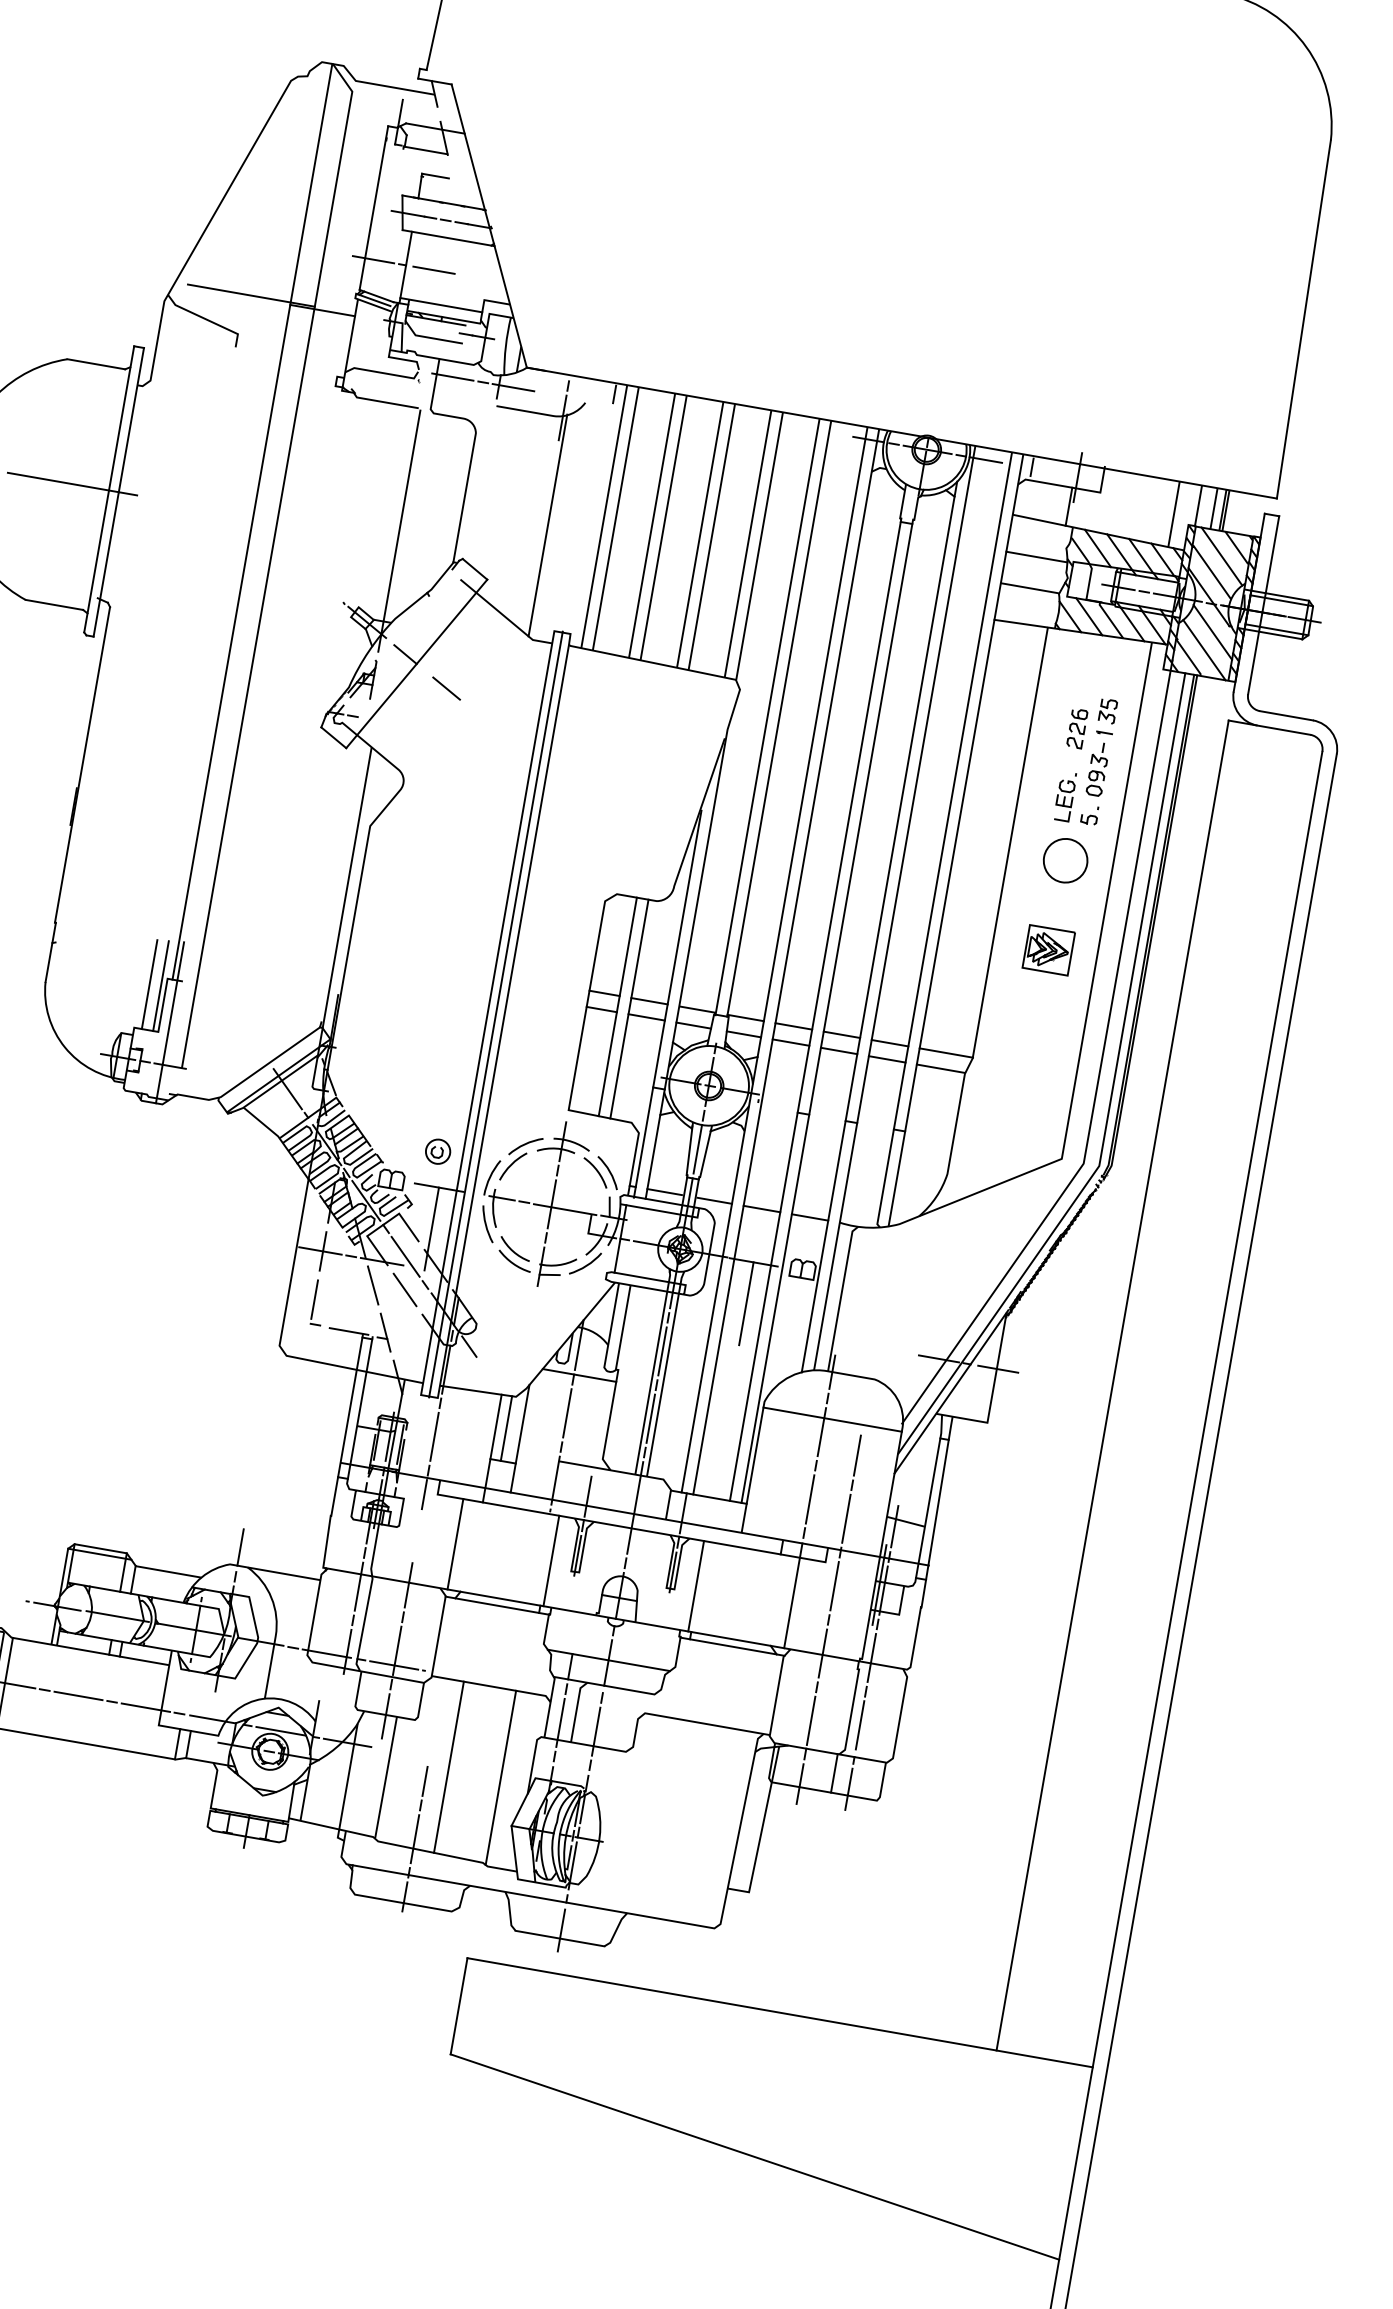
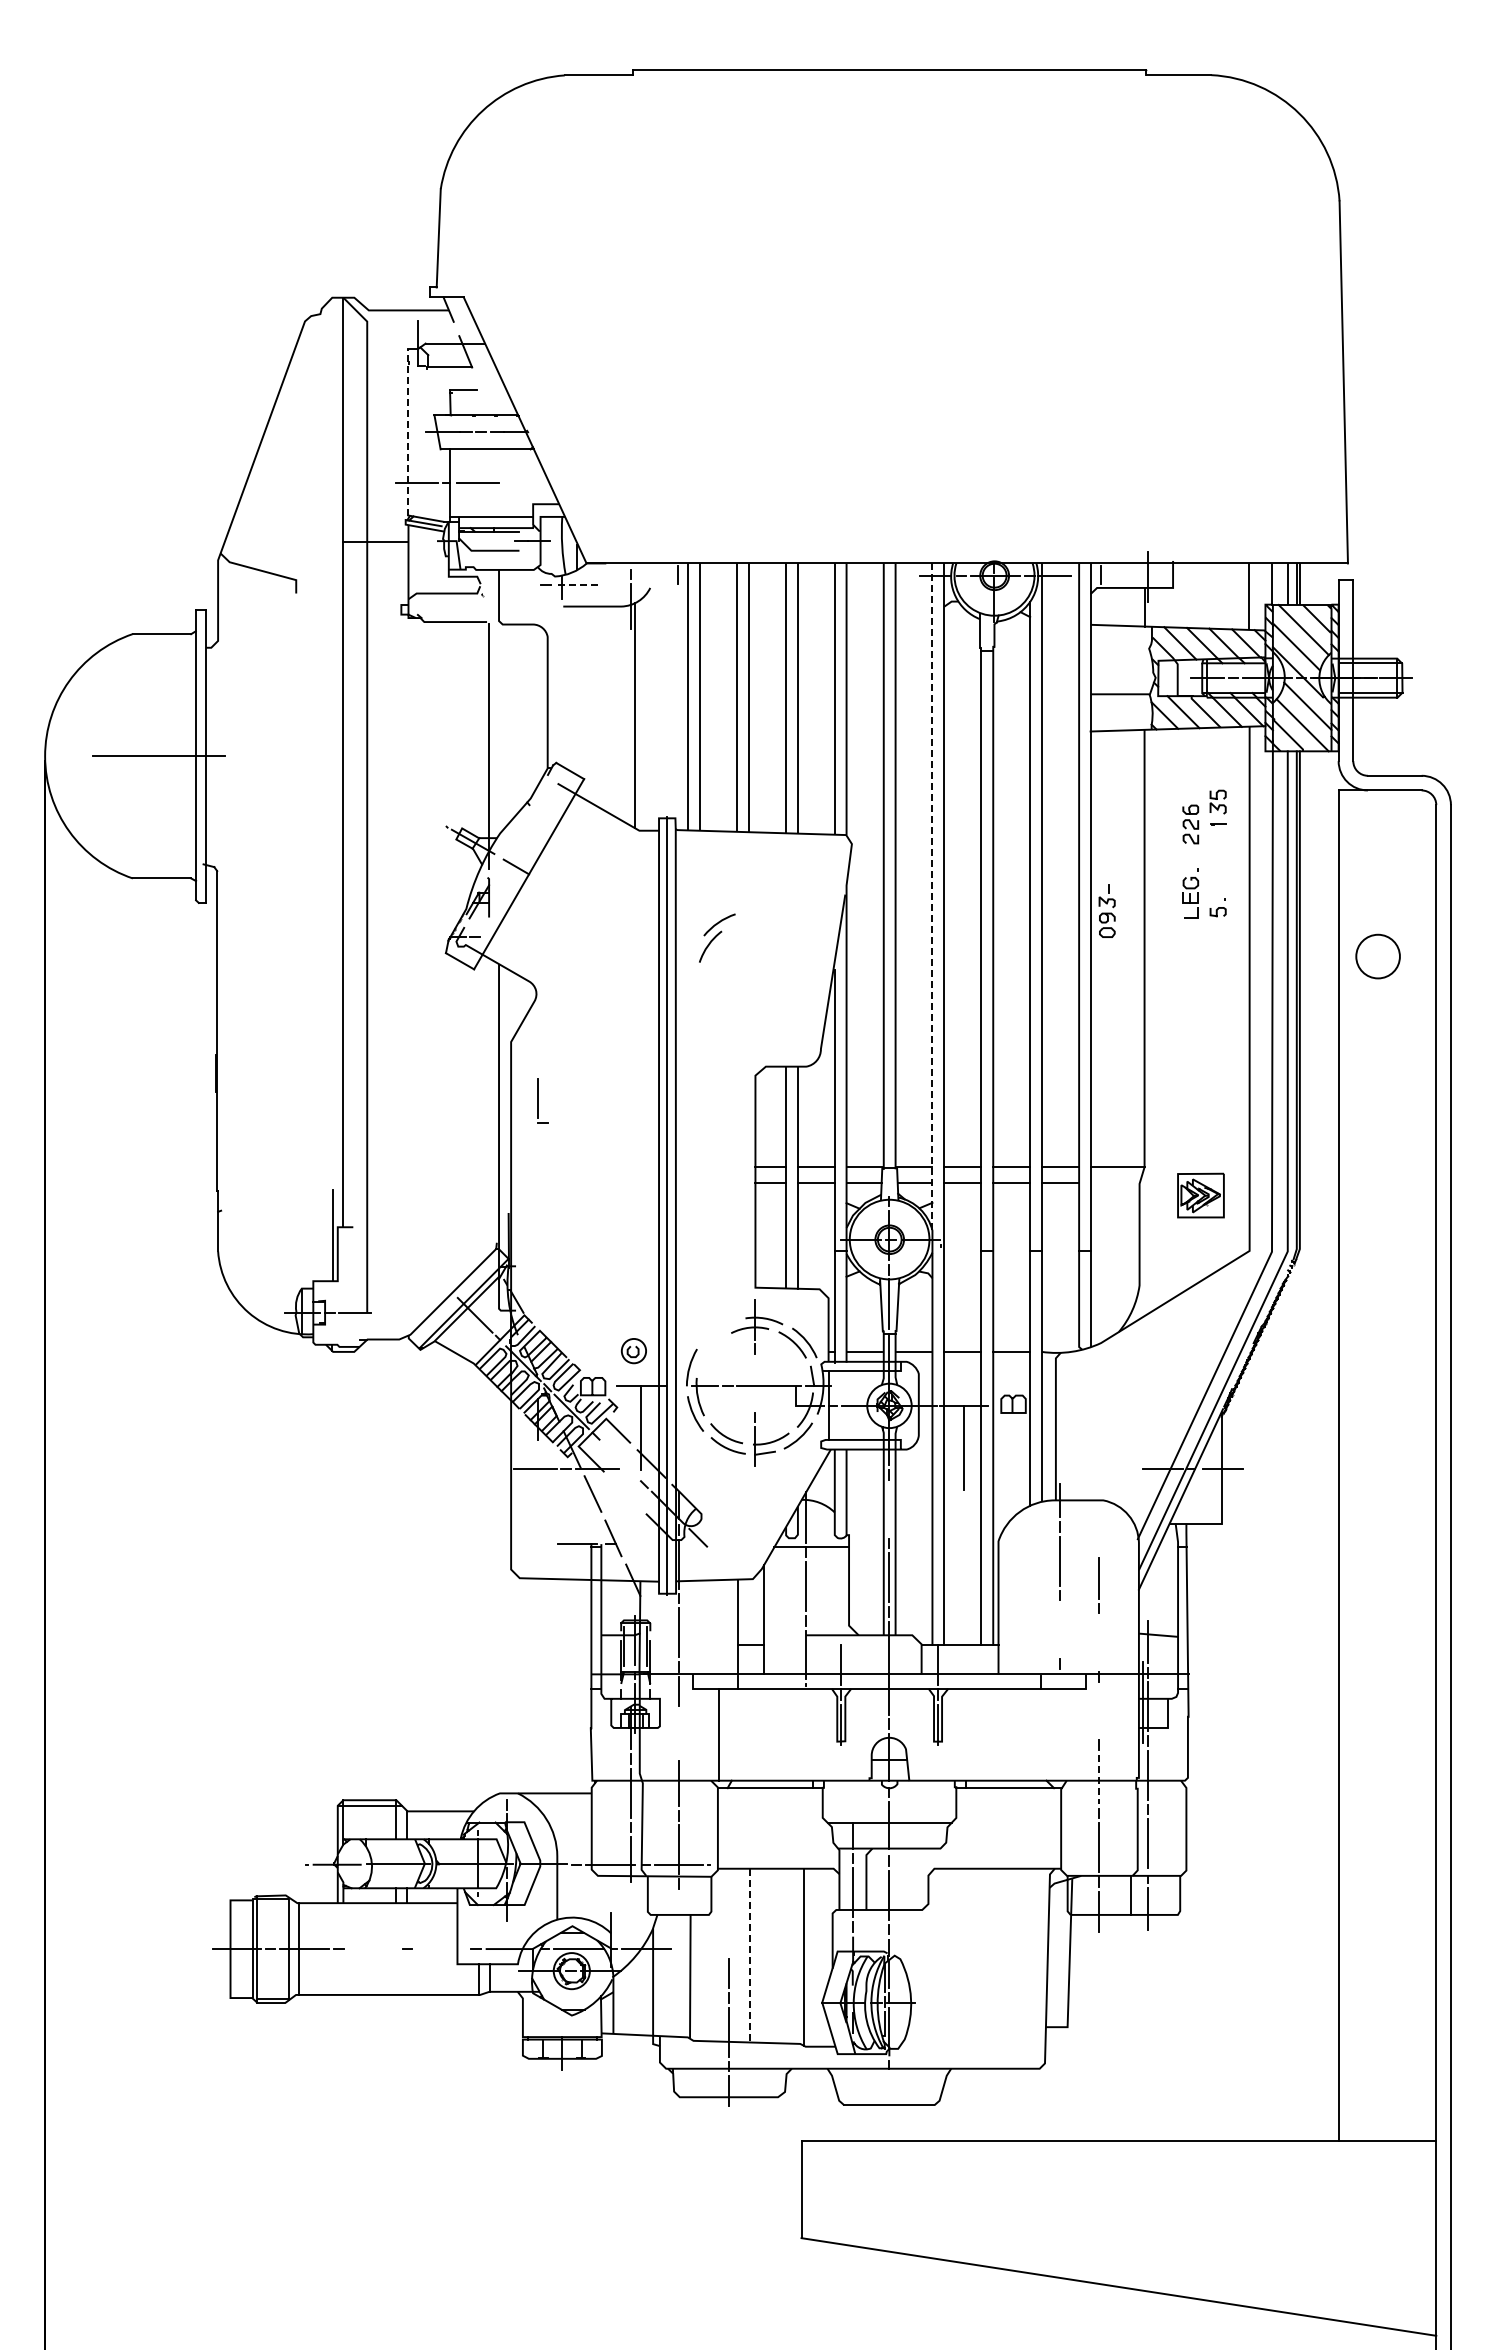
line: (373, 208) -> (408, 432), solid -> dashed
line: (251, 295) -> (302, 539), removed
line: (453, 377) -> (515, 585), removed
line: (513, 387) -> (576, 585), solid -> dashed
line: (1036, 557) -> (1121, 662), removed
line: (446, 688) -> (562, 893), removed
line: (810, 756) -> (932, 897), solid -> dashed
part: (1097, 768) -> (1106, 910), moved
circle: (1065, 860) -> (1377, 956), moved
part: (1048, 950) -> (1200, 1195), moved
line: (150, 984) -> (321, 1235), removed
line: (169, 1022) -> (347, 1269), removed
line: (940, 1068) -> (1114, 1182), removed
part: (521, 1158) -> (717, 937), moved
line: (552, 1204) -> (755, 1383), removed
line: (322, 1250) -> (537, 1468), removed
line: (405, 1256) -> (619, 1460), removed
line: (405, 1289) -> (625, 1492), removed
part: (318, 1302) -> (542, 1100), moved
line: (662, 1350) -> (889, 1508), removed
line: (832, 1419) -> (1068, 1547), removed
line: (506, 1427) -> (748, 1611), removed
line: (810, 1499) -> (1060, 1629), removed
line: (846, 1518) -> (1099, 1642), removed
line: (240, 1547) -> (507, 1774), removed
line: (551, 1560) -> (815, 1734), removed
line: (695, 1585) -> (962, 1734), removed
line: (834, 1585) -> (1099, 1710), removed
line: (793, 1595) -> (1060, 1727), removed
line: (823, 1653) -> (1099, 1779), solid -> dashed
line: (77, 1696) -> (372, 1949), removed
line: (145, 1708) -> (441, 1949), removed
line: (385, 1715) -> (679, 1915), removed
line: (448, 1767) -> (750, 1955), solid -> dashed
line: (561, 1929) -> (889, 2096), removed

